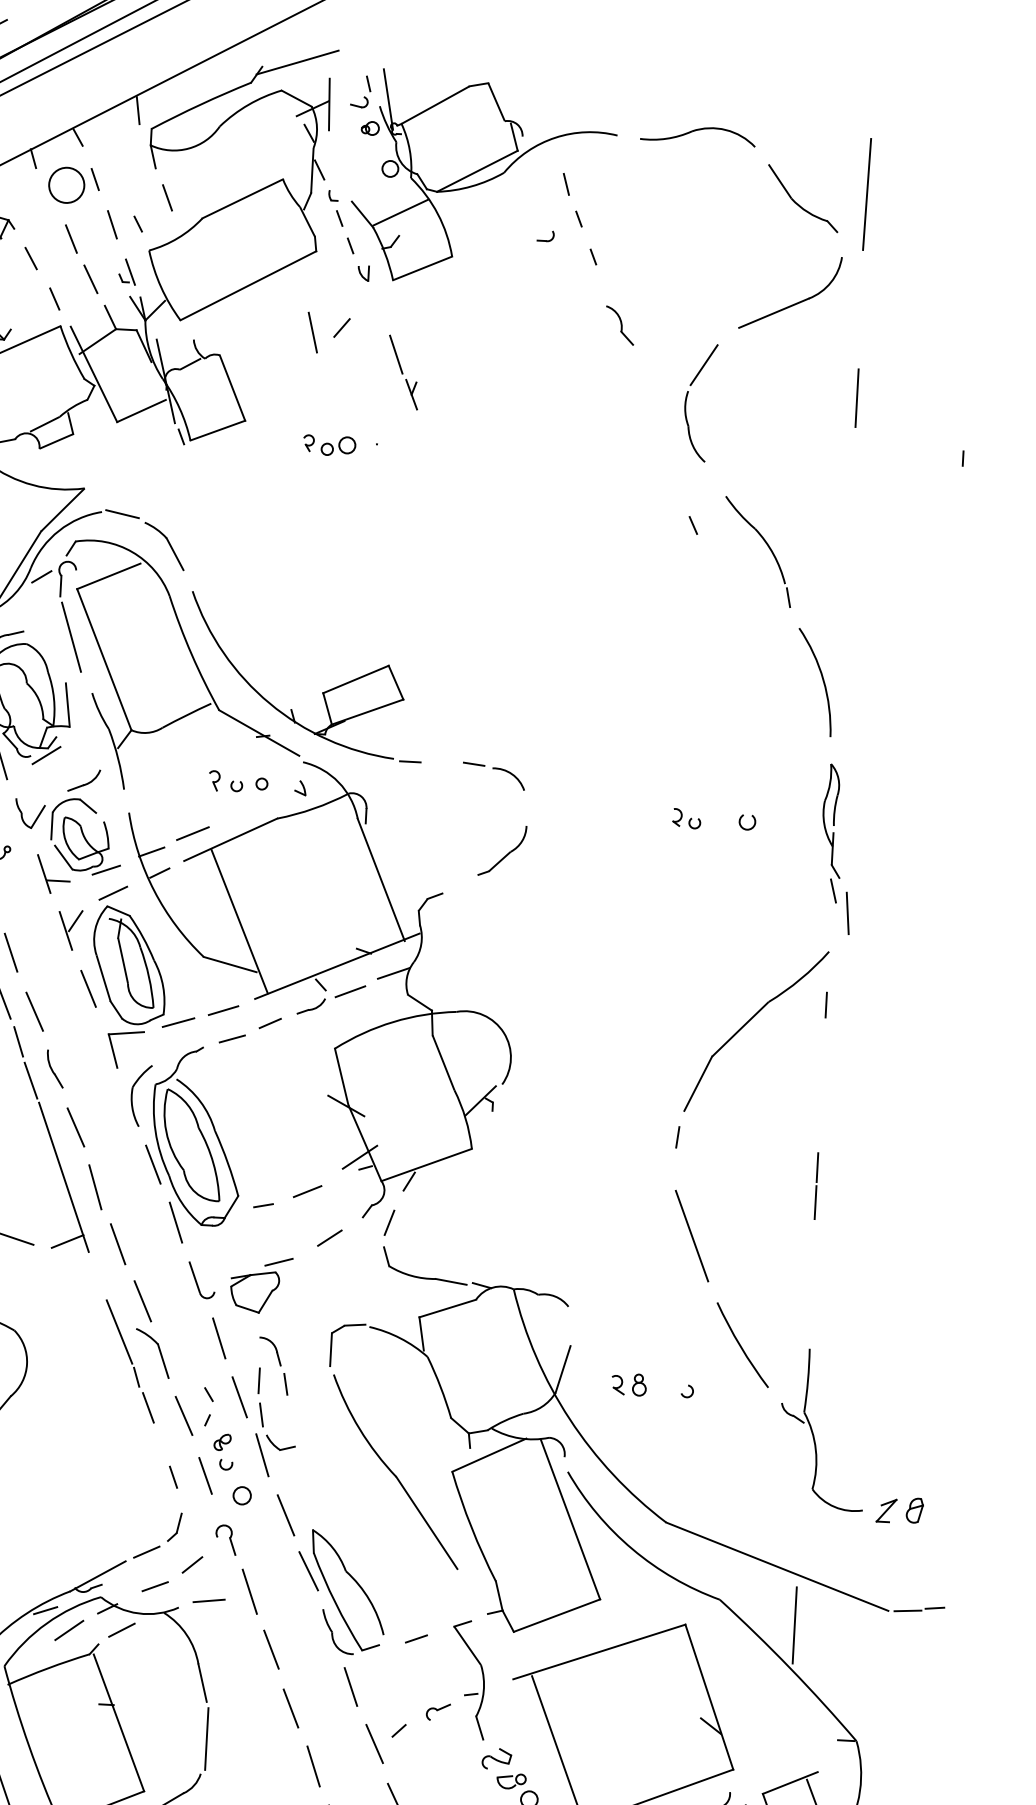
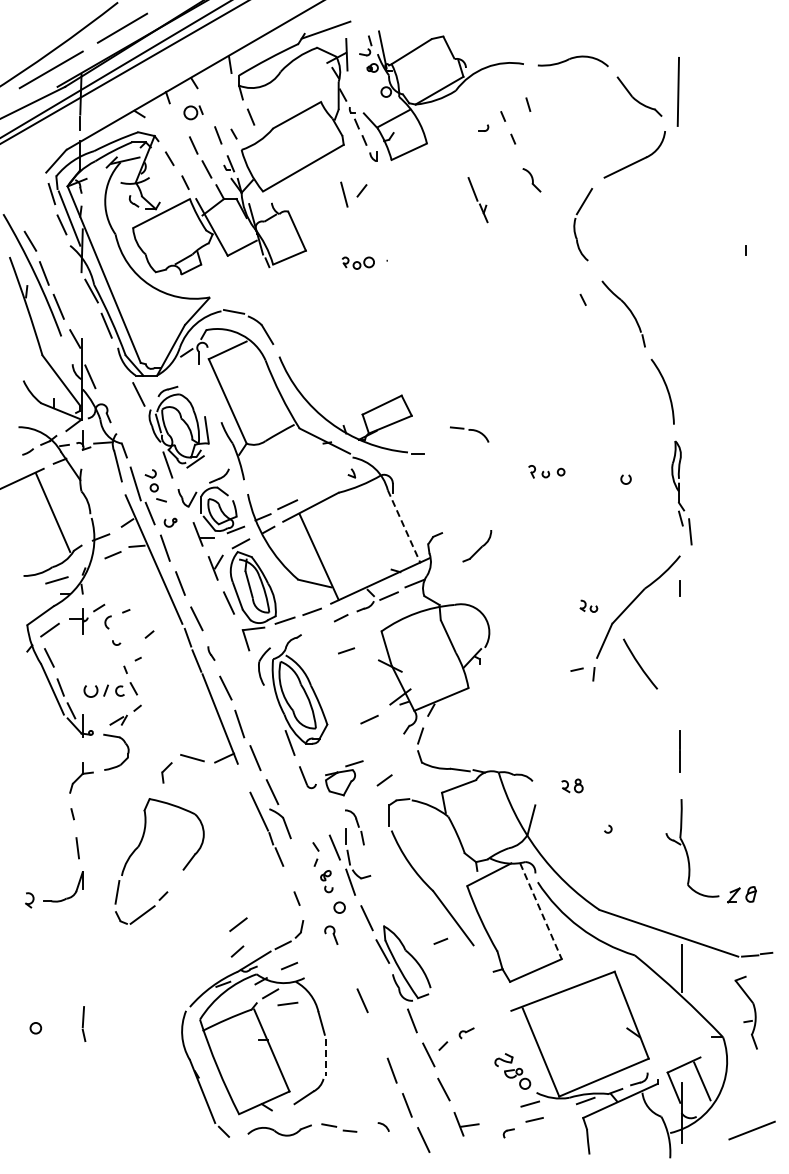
line: (566, 184) -> (528, 104), moved
part: (73, 185) -> (193, 112), size x0.6
part: (402, 373) -> (477, 200), moved
line: (857, 397) -> (679, 216), removed
line: (70, 636) -> (206, 388), removed
part: (493, 775) -> (469, 434), moved
part: (238, 781) -> (546, 471), moved
part: (686, 817) -> (588, 605), moved
part: (502, 851) -> (477, 546), moved
line: (381, 881) -> (404, 527), solid -> dashed
line: (232, 1038) -> (346, 650), moved
part: (55, 1069) -> (211, 653), size x0.6
line: (153, 1163) -> (274, 707), removed
line: (815, 1186) -> (679, 751), moved
line: (262, 1205) -> (576, 669), moved
line: (691, 1236) -> (605, 734), removed
line: (329, 1238) -> (384, 780), moved
line: (219, 1338) -> (320, 812), removed
arc: (741, 1344) -> (639, 663), moved
part: (629, 1383) -> (572, 785), moved
line: (184, 1415) -> (301, 860), removed
line: (205, 1475) -> (316, 896), removed
line: (571, 1519) -> (541, 911), solid -> dashed
line: (192, 1564) -> (237, 951), moved
line: (249, 1590) -> (347, 965), removed
line: (208, 1600) -> (287, 1003), moved
line: (69, 1630) -> (238, 924), moved
line: (415, 1637) -> (440, 940), moved
part: (468, 1692) -> (746, 1020), moved
line: (291, 1707) -> (376, 1035), removed
line: (207, 1739) -> (326, 1057), solid -> dashed

